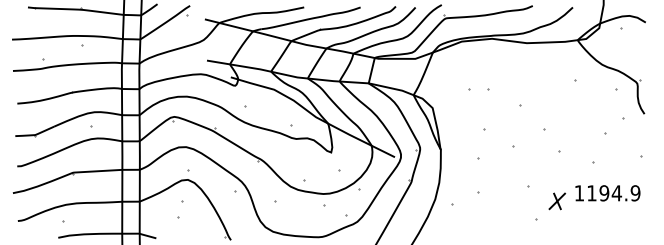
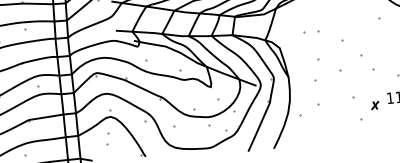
part: (557, 201) -> (375, 105), size x0.6

